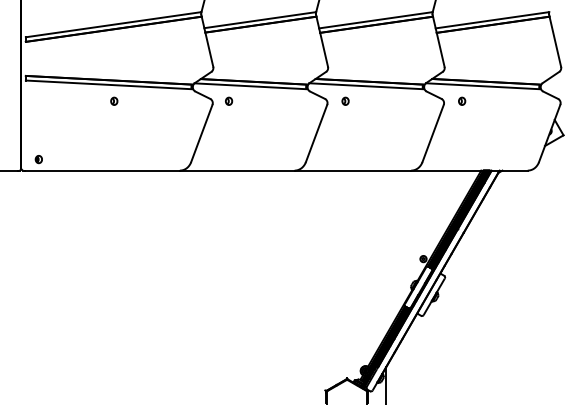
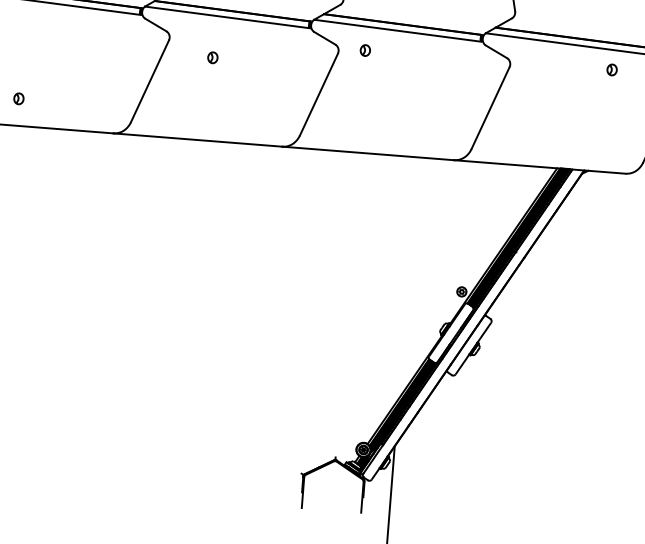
part: (114, 100) -> (19, 97), moved
part: (229, 100) -> (213, 56), moved
part: (462, 100) -> (612, 68), moved

